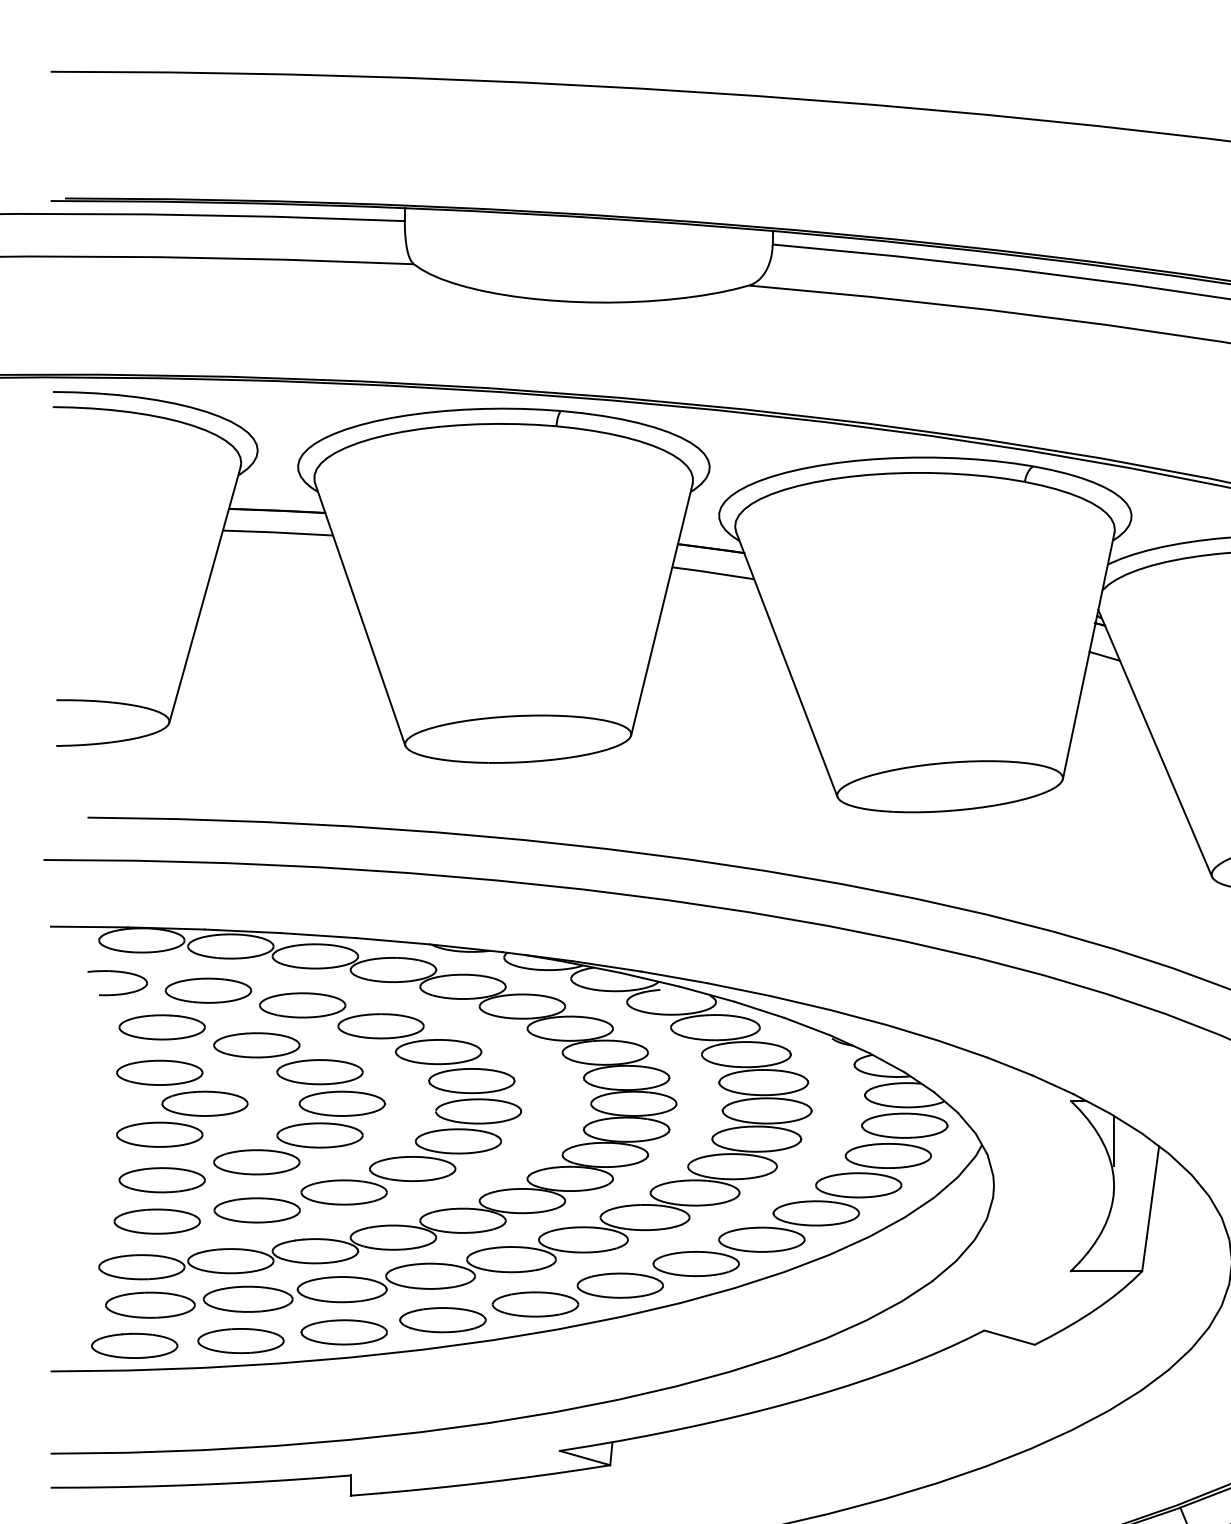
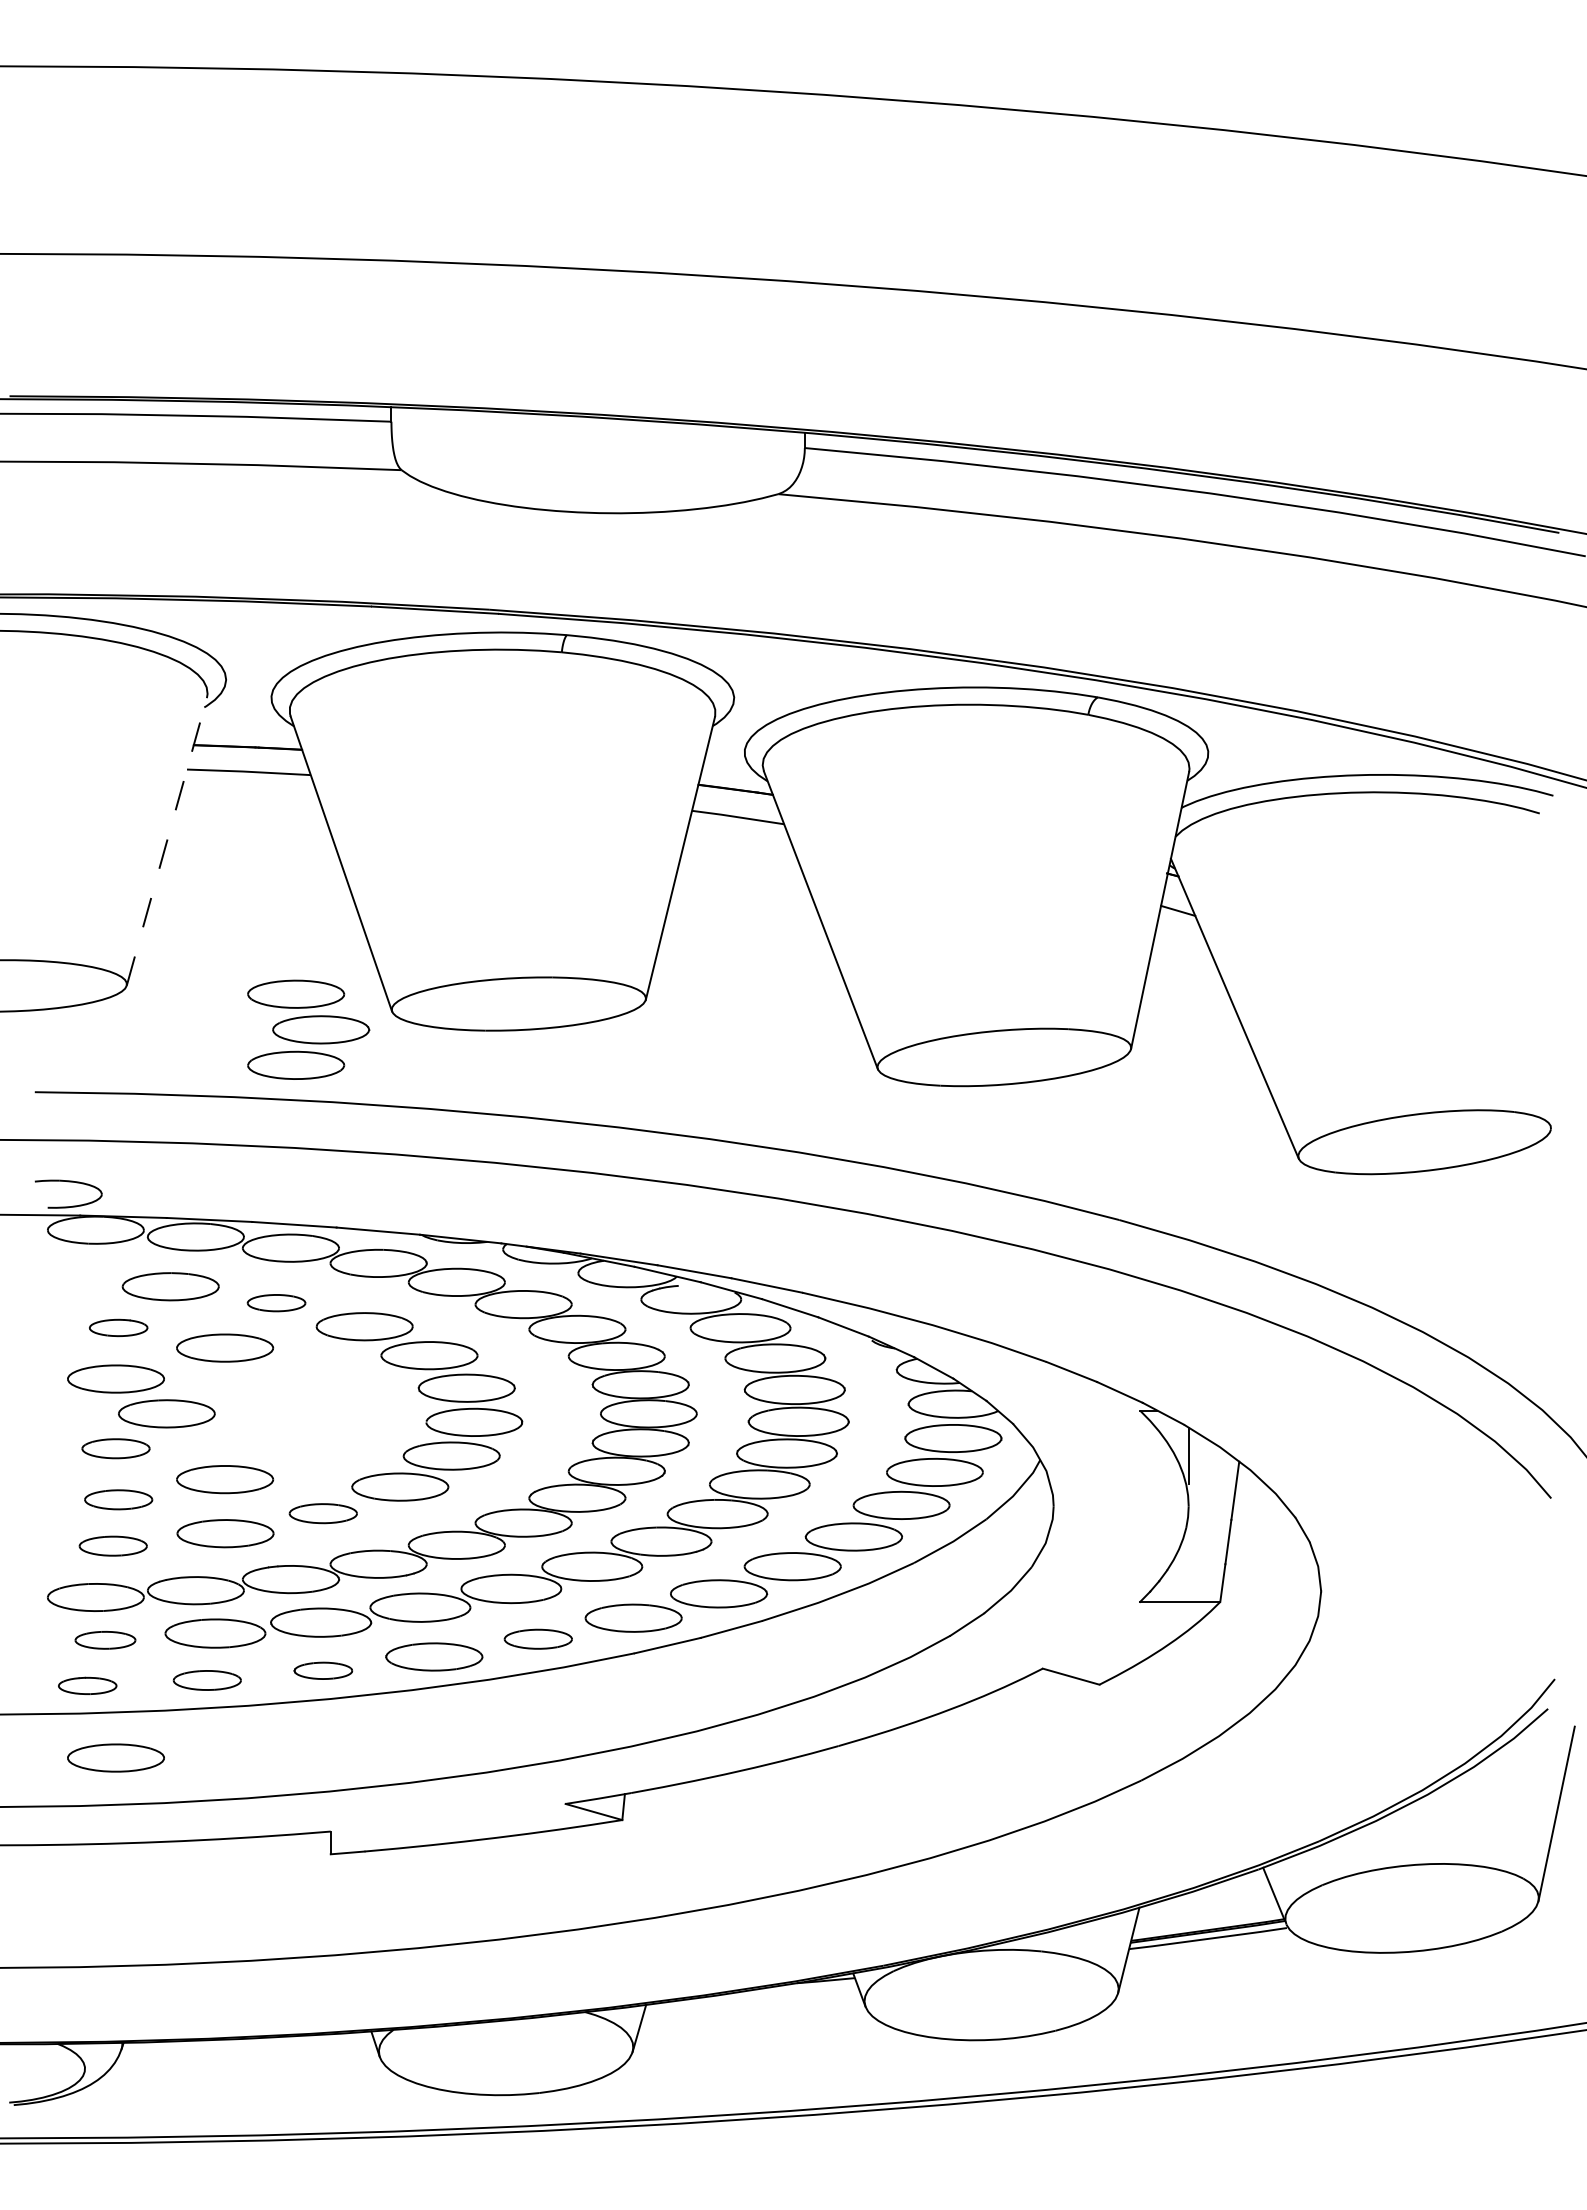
line: (204, 594) -> (166, 841), solid -> dashed
part: (117, 972) -> (68, 1182), moved
part: (302, 1004) -> (276, 1302), size x0.6
part: (161, 1026) -> (118, 1327), size x0.6
part: (331, 1103) -> (308, 1029), moved
part: (159, 1134) -> (115, 1448), size x0.7
part: (161, 1180) -> (118, 1499), size x0.7
part: (344, 1192) -> (323, 1513), size x0.7
part: (157, 1220) -> (113, 1545), size x0.7
part: (535, 1303) -> (538, 1638), size x0.7
part: (150, 1305) -> (105, 1640), size x0.6
part: (344, 1332) -> (323, 1670), size x0.6
part: (241, 1341) -> (207, 1680), size x0.7
part: (134, 1345) -> (87, 1685), size x0.6
part: (159, 1409) -> (115, 1757), added

